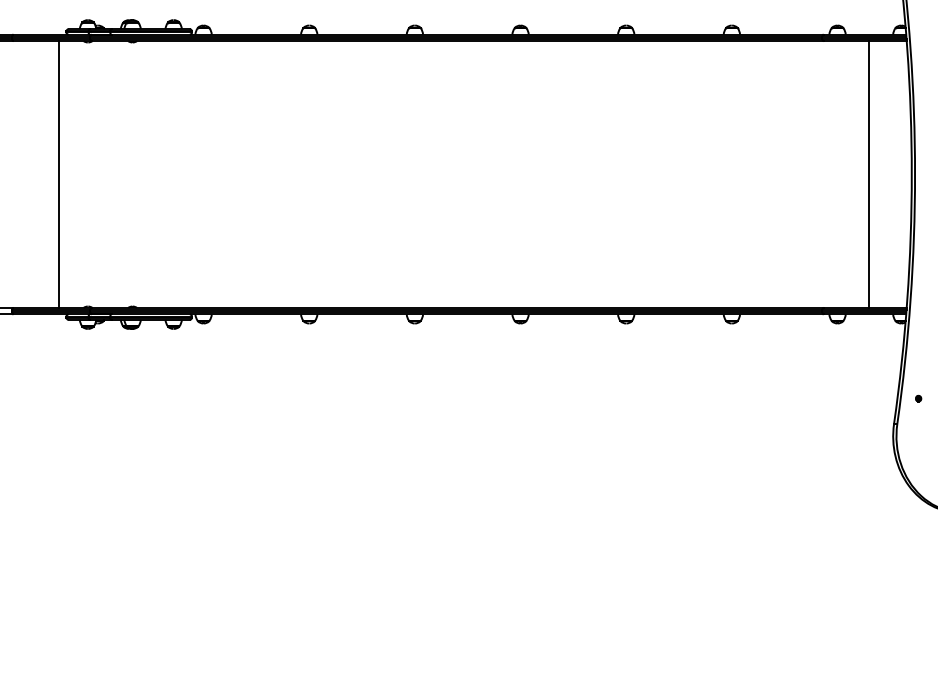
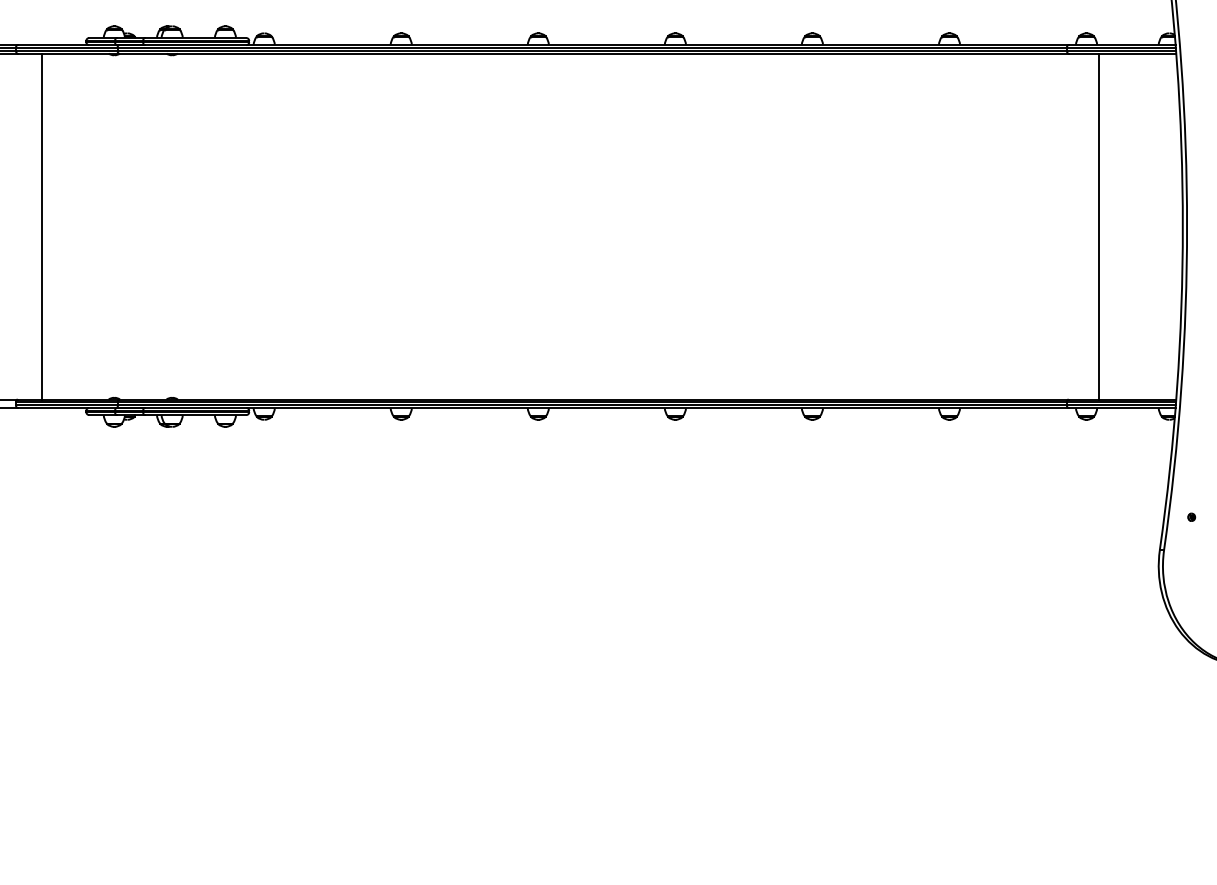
line: (58, 174) -> (41, 226), moved
line: (869, 174) -> (1099, 226), moved

